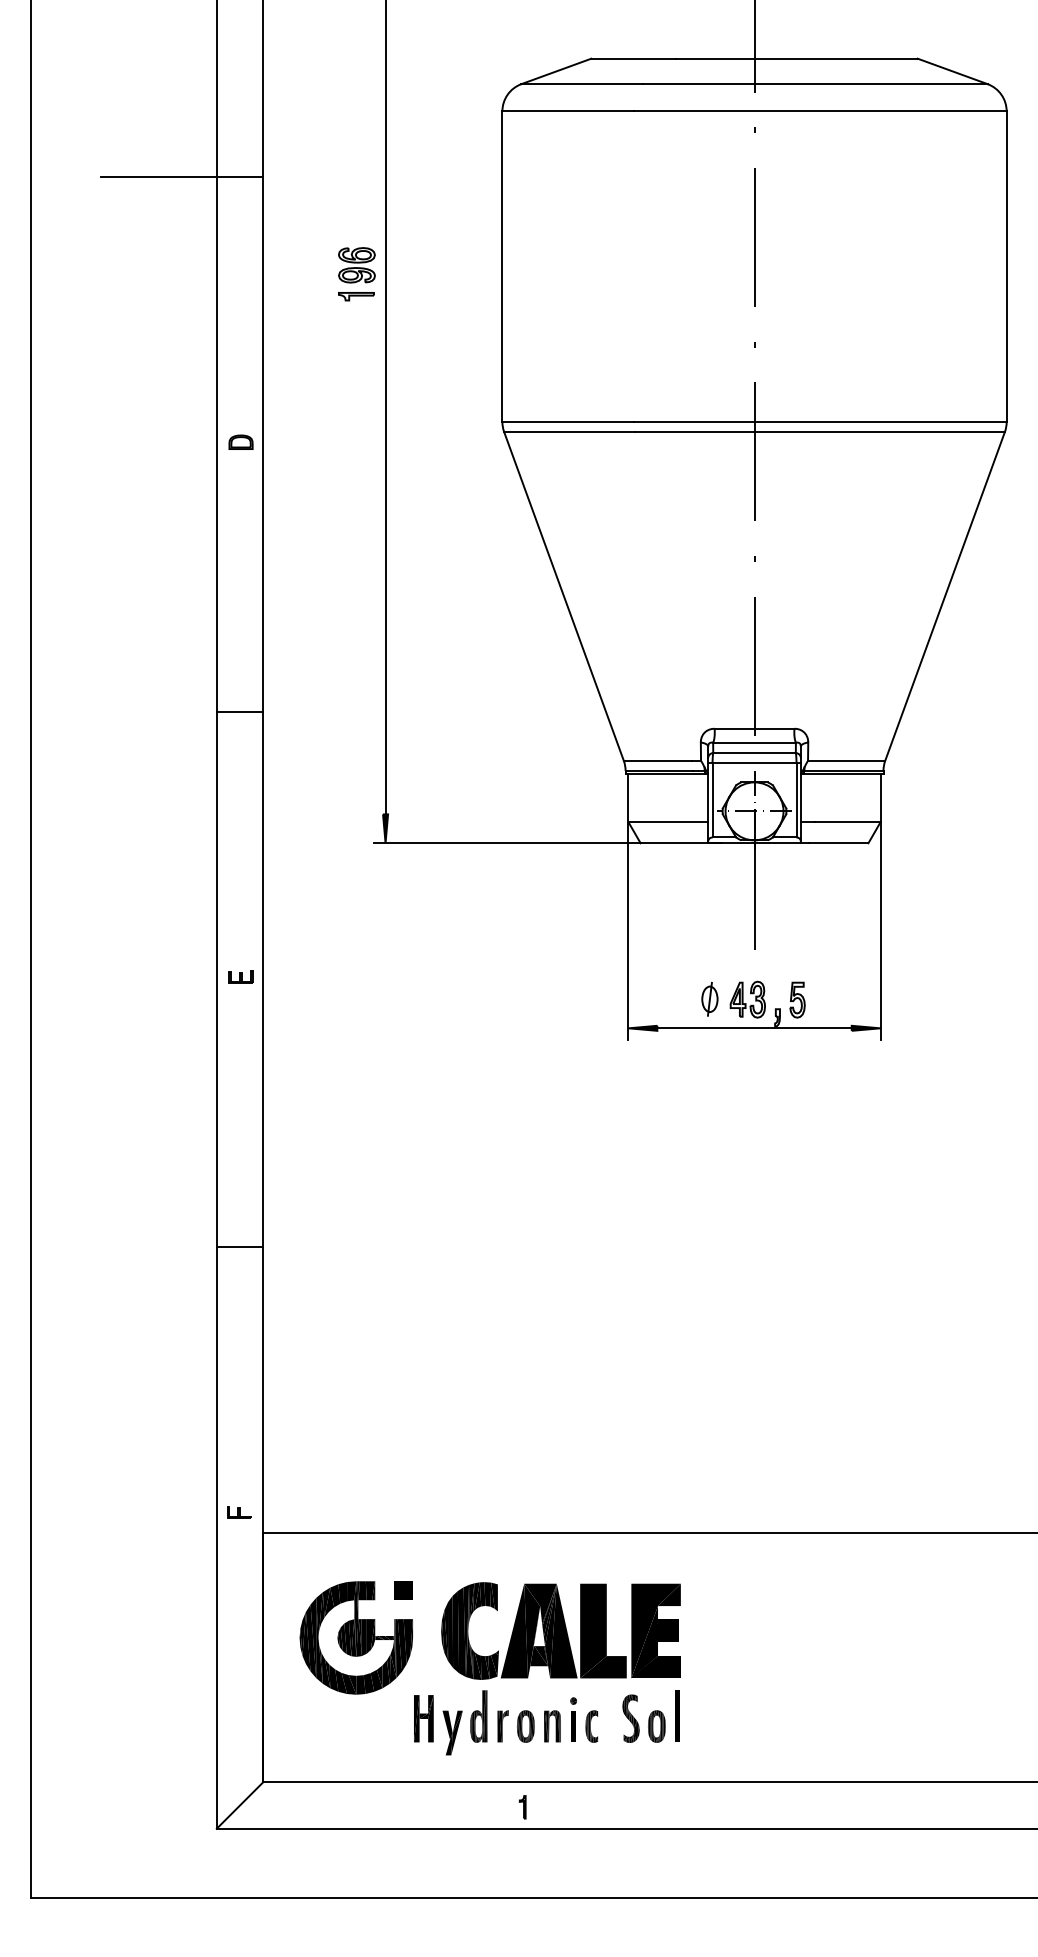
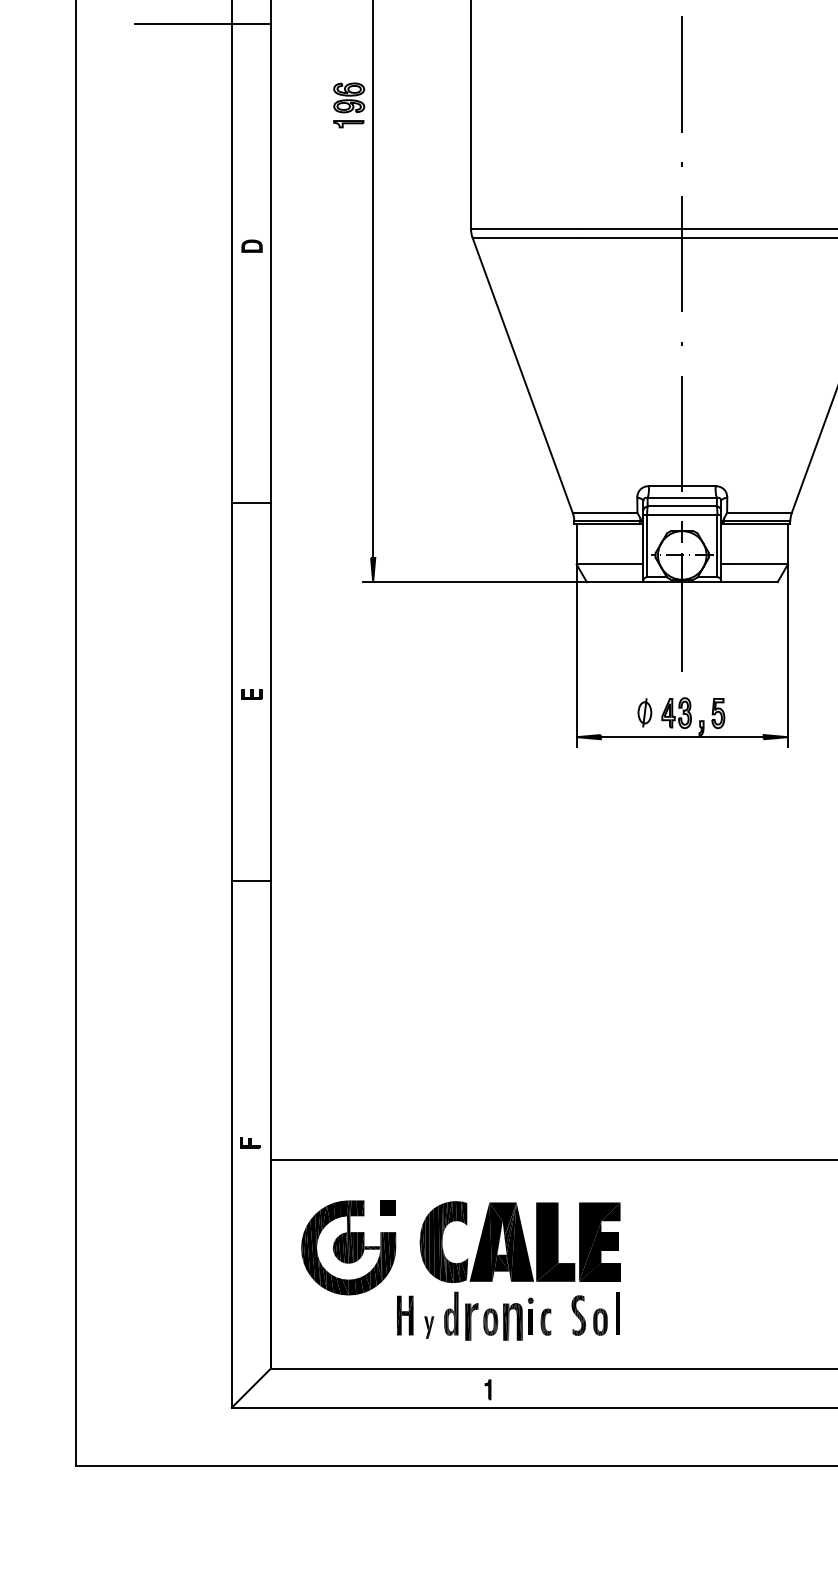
line: (239, 712) -> (250, 503), moved
line: (239, 1247) -> (250, 881), moved
part: (502, 1726) -> (471, 1322), size x1.4
part: (552, 1726) -> (513, 1322), size x1.4
part: (452, 1732) -> (429, 1327), size x0.6

